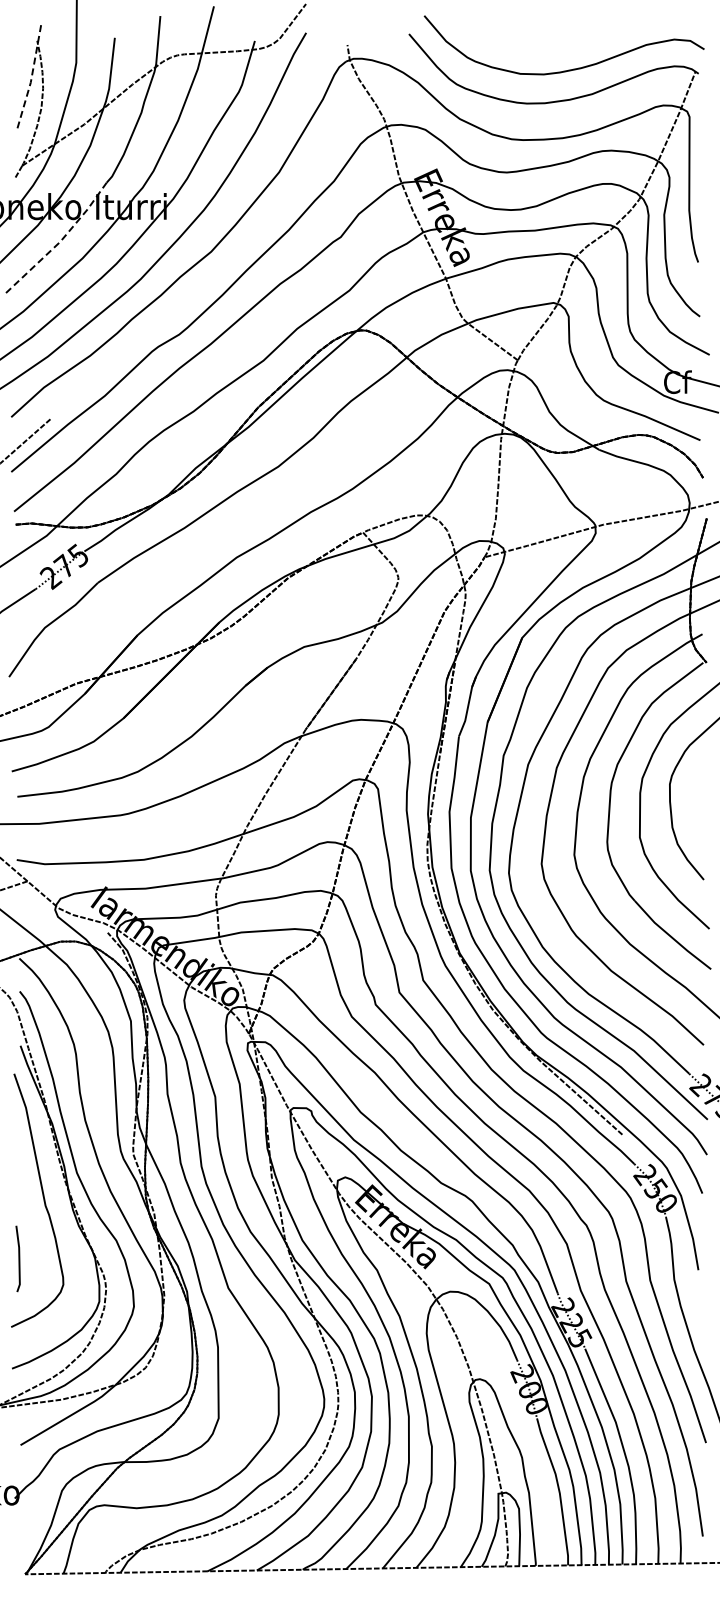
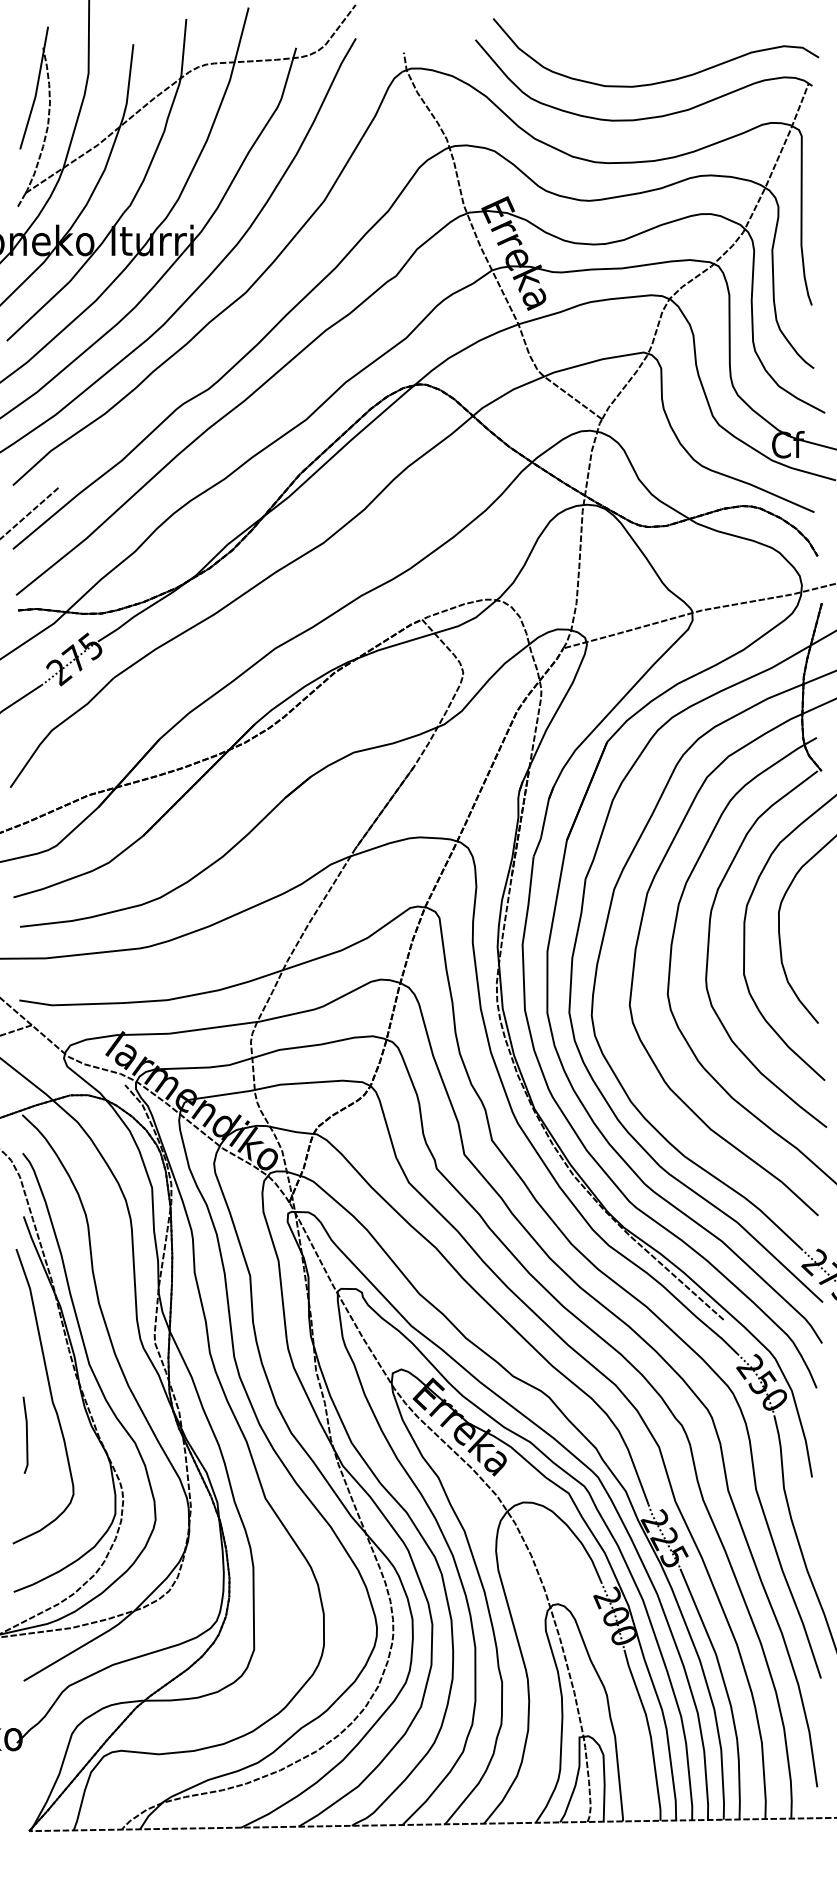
line: (31, 75) -> (36, 88), dashed -> solid
line: (60, 241) -> (70, 281), dashed -> solid
line: (18, 1258) -> (25, 1434), moved

